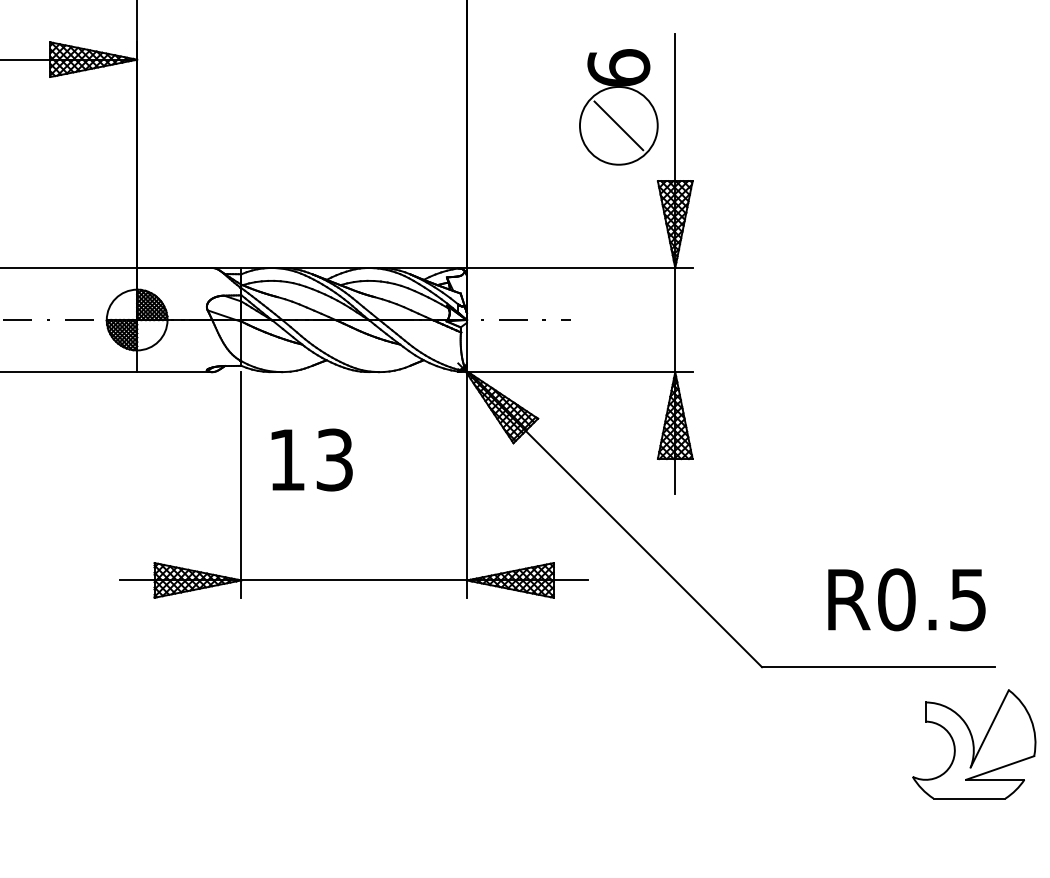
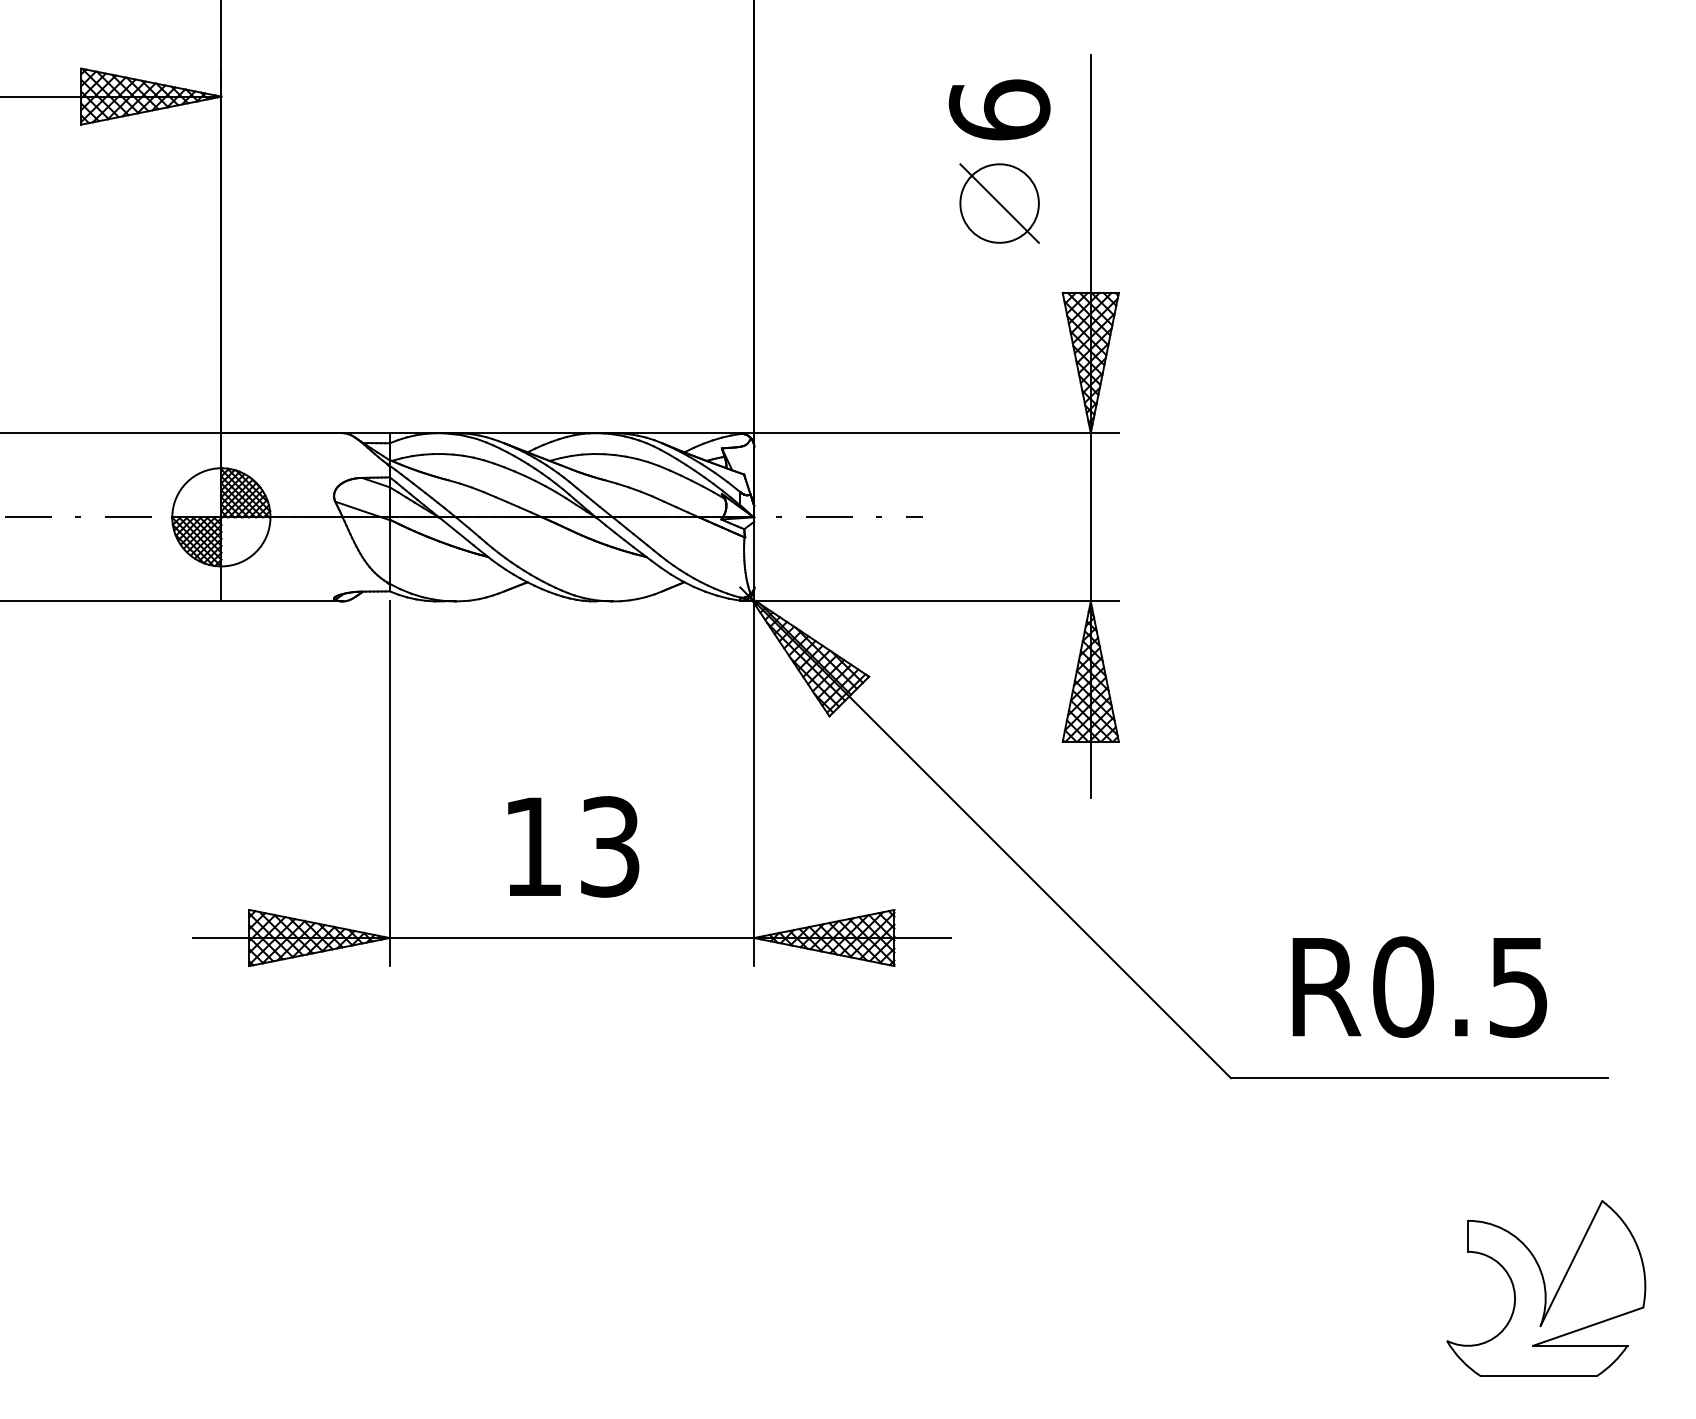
circle: (618, 125) -> (999, 202), size x0.62
text: (311, 459) -> (572, 846), moved
text: (906, 599) -> (1419, 986), moved
part: (974, 744) -> (1546, 1288), moved

